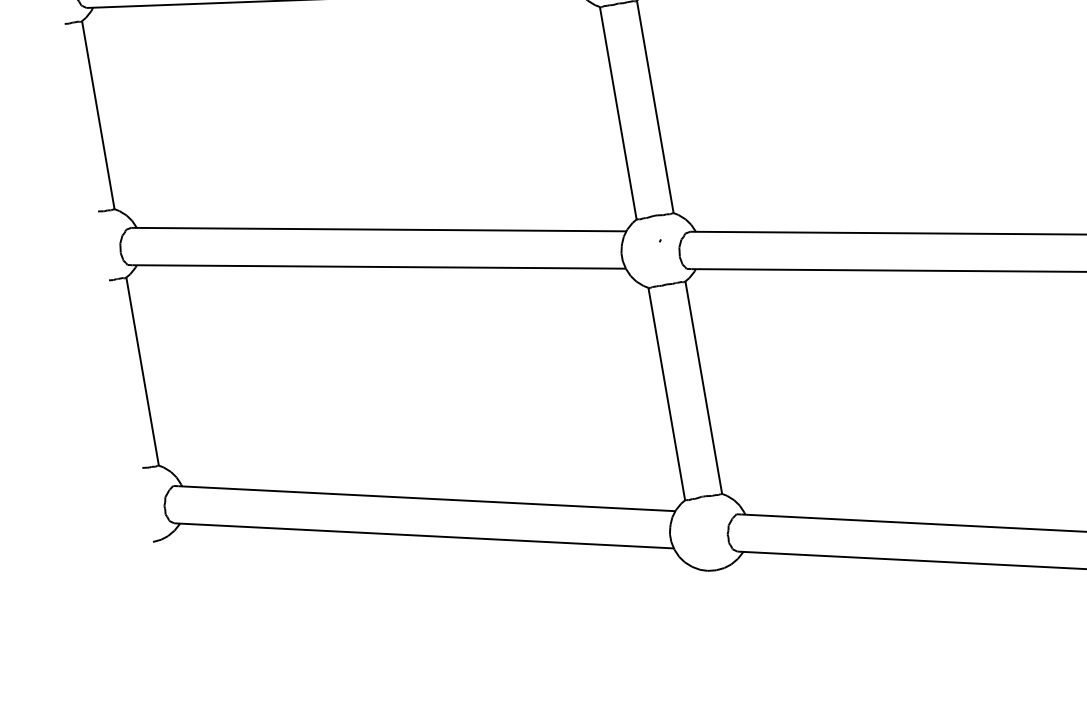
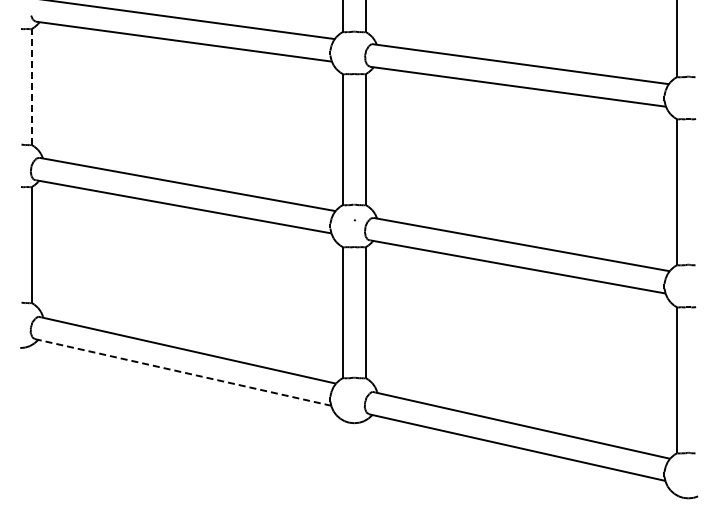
line: (97, 114) -> (31, 86), solid -> dashed
line: (424, 535) -> (183, 372), solid -> dashed

